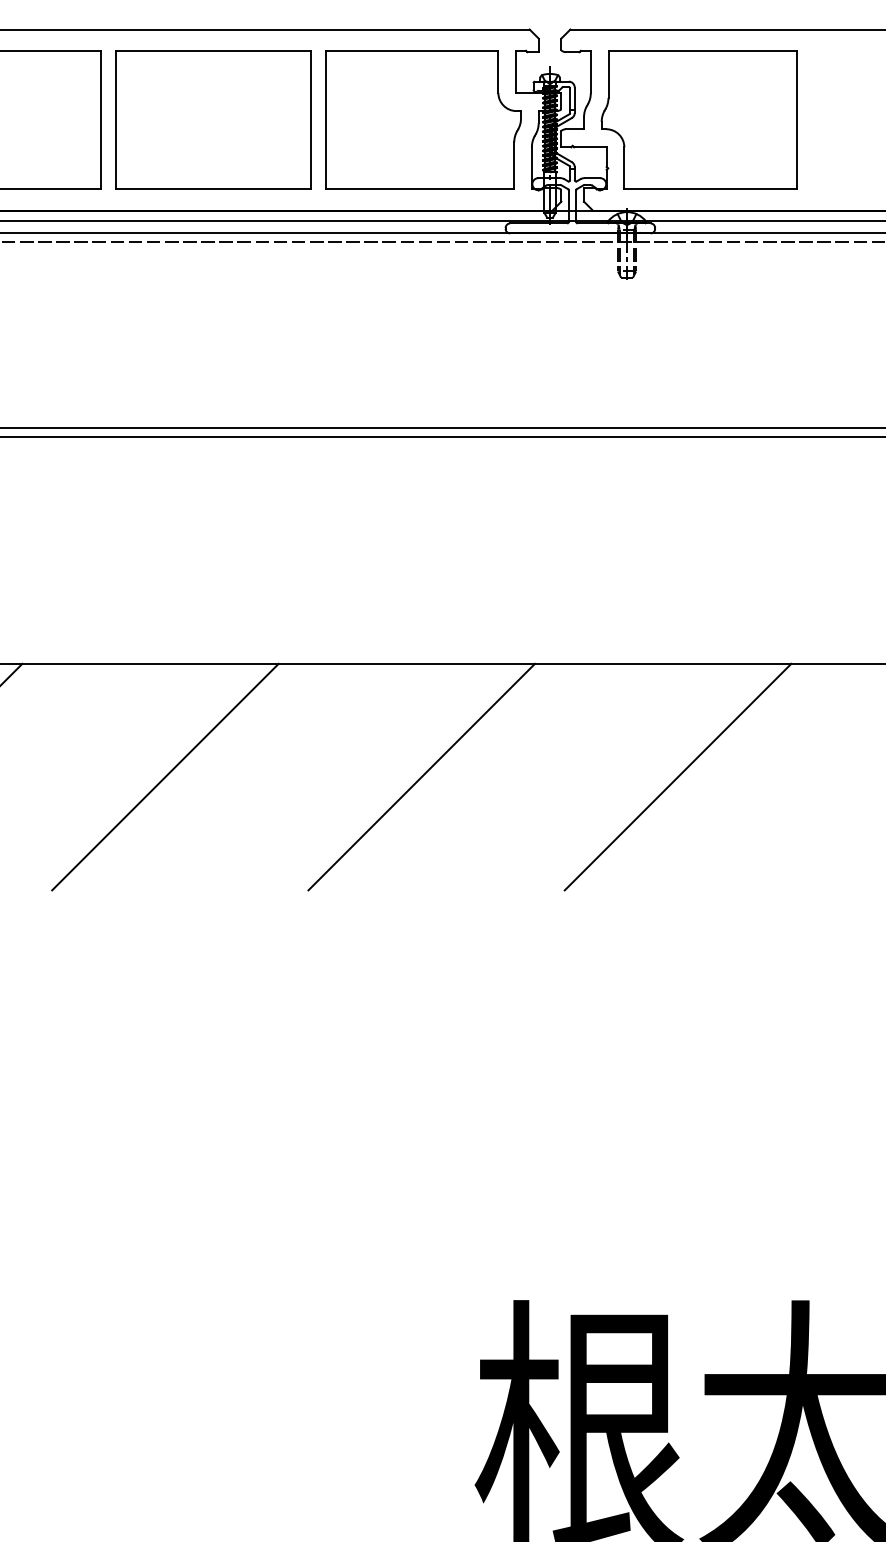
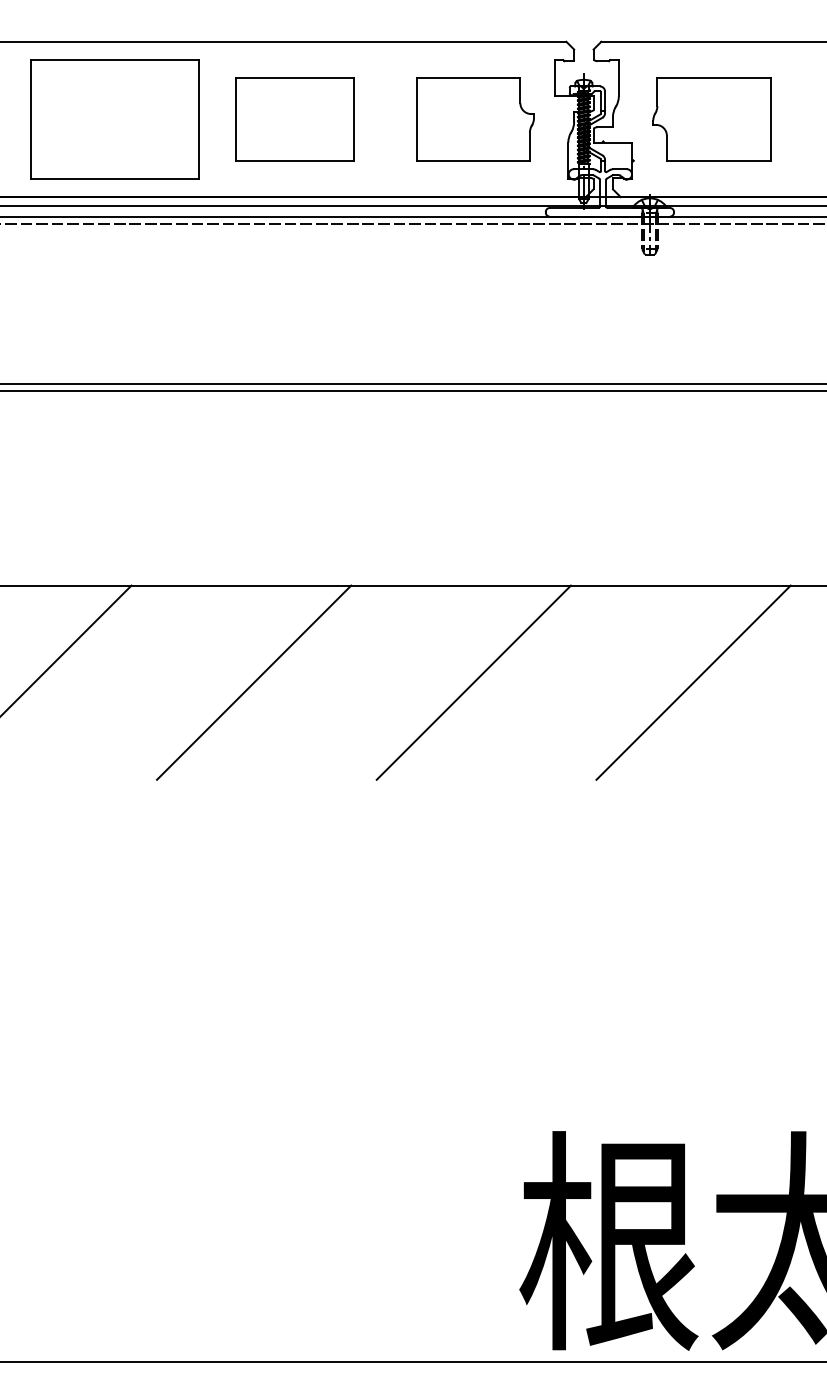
part: (212, 120) -> (294, 119), size x0.7
part: (423, 120) -> (475, 119), size x0.7
part: (698, 120) -> (711, 119), size x0.7

